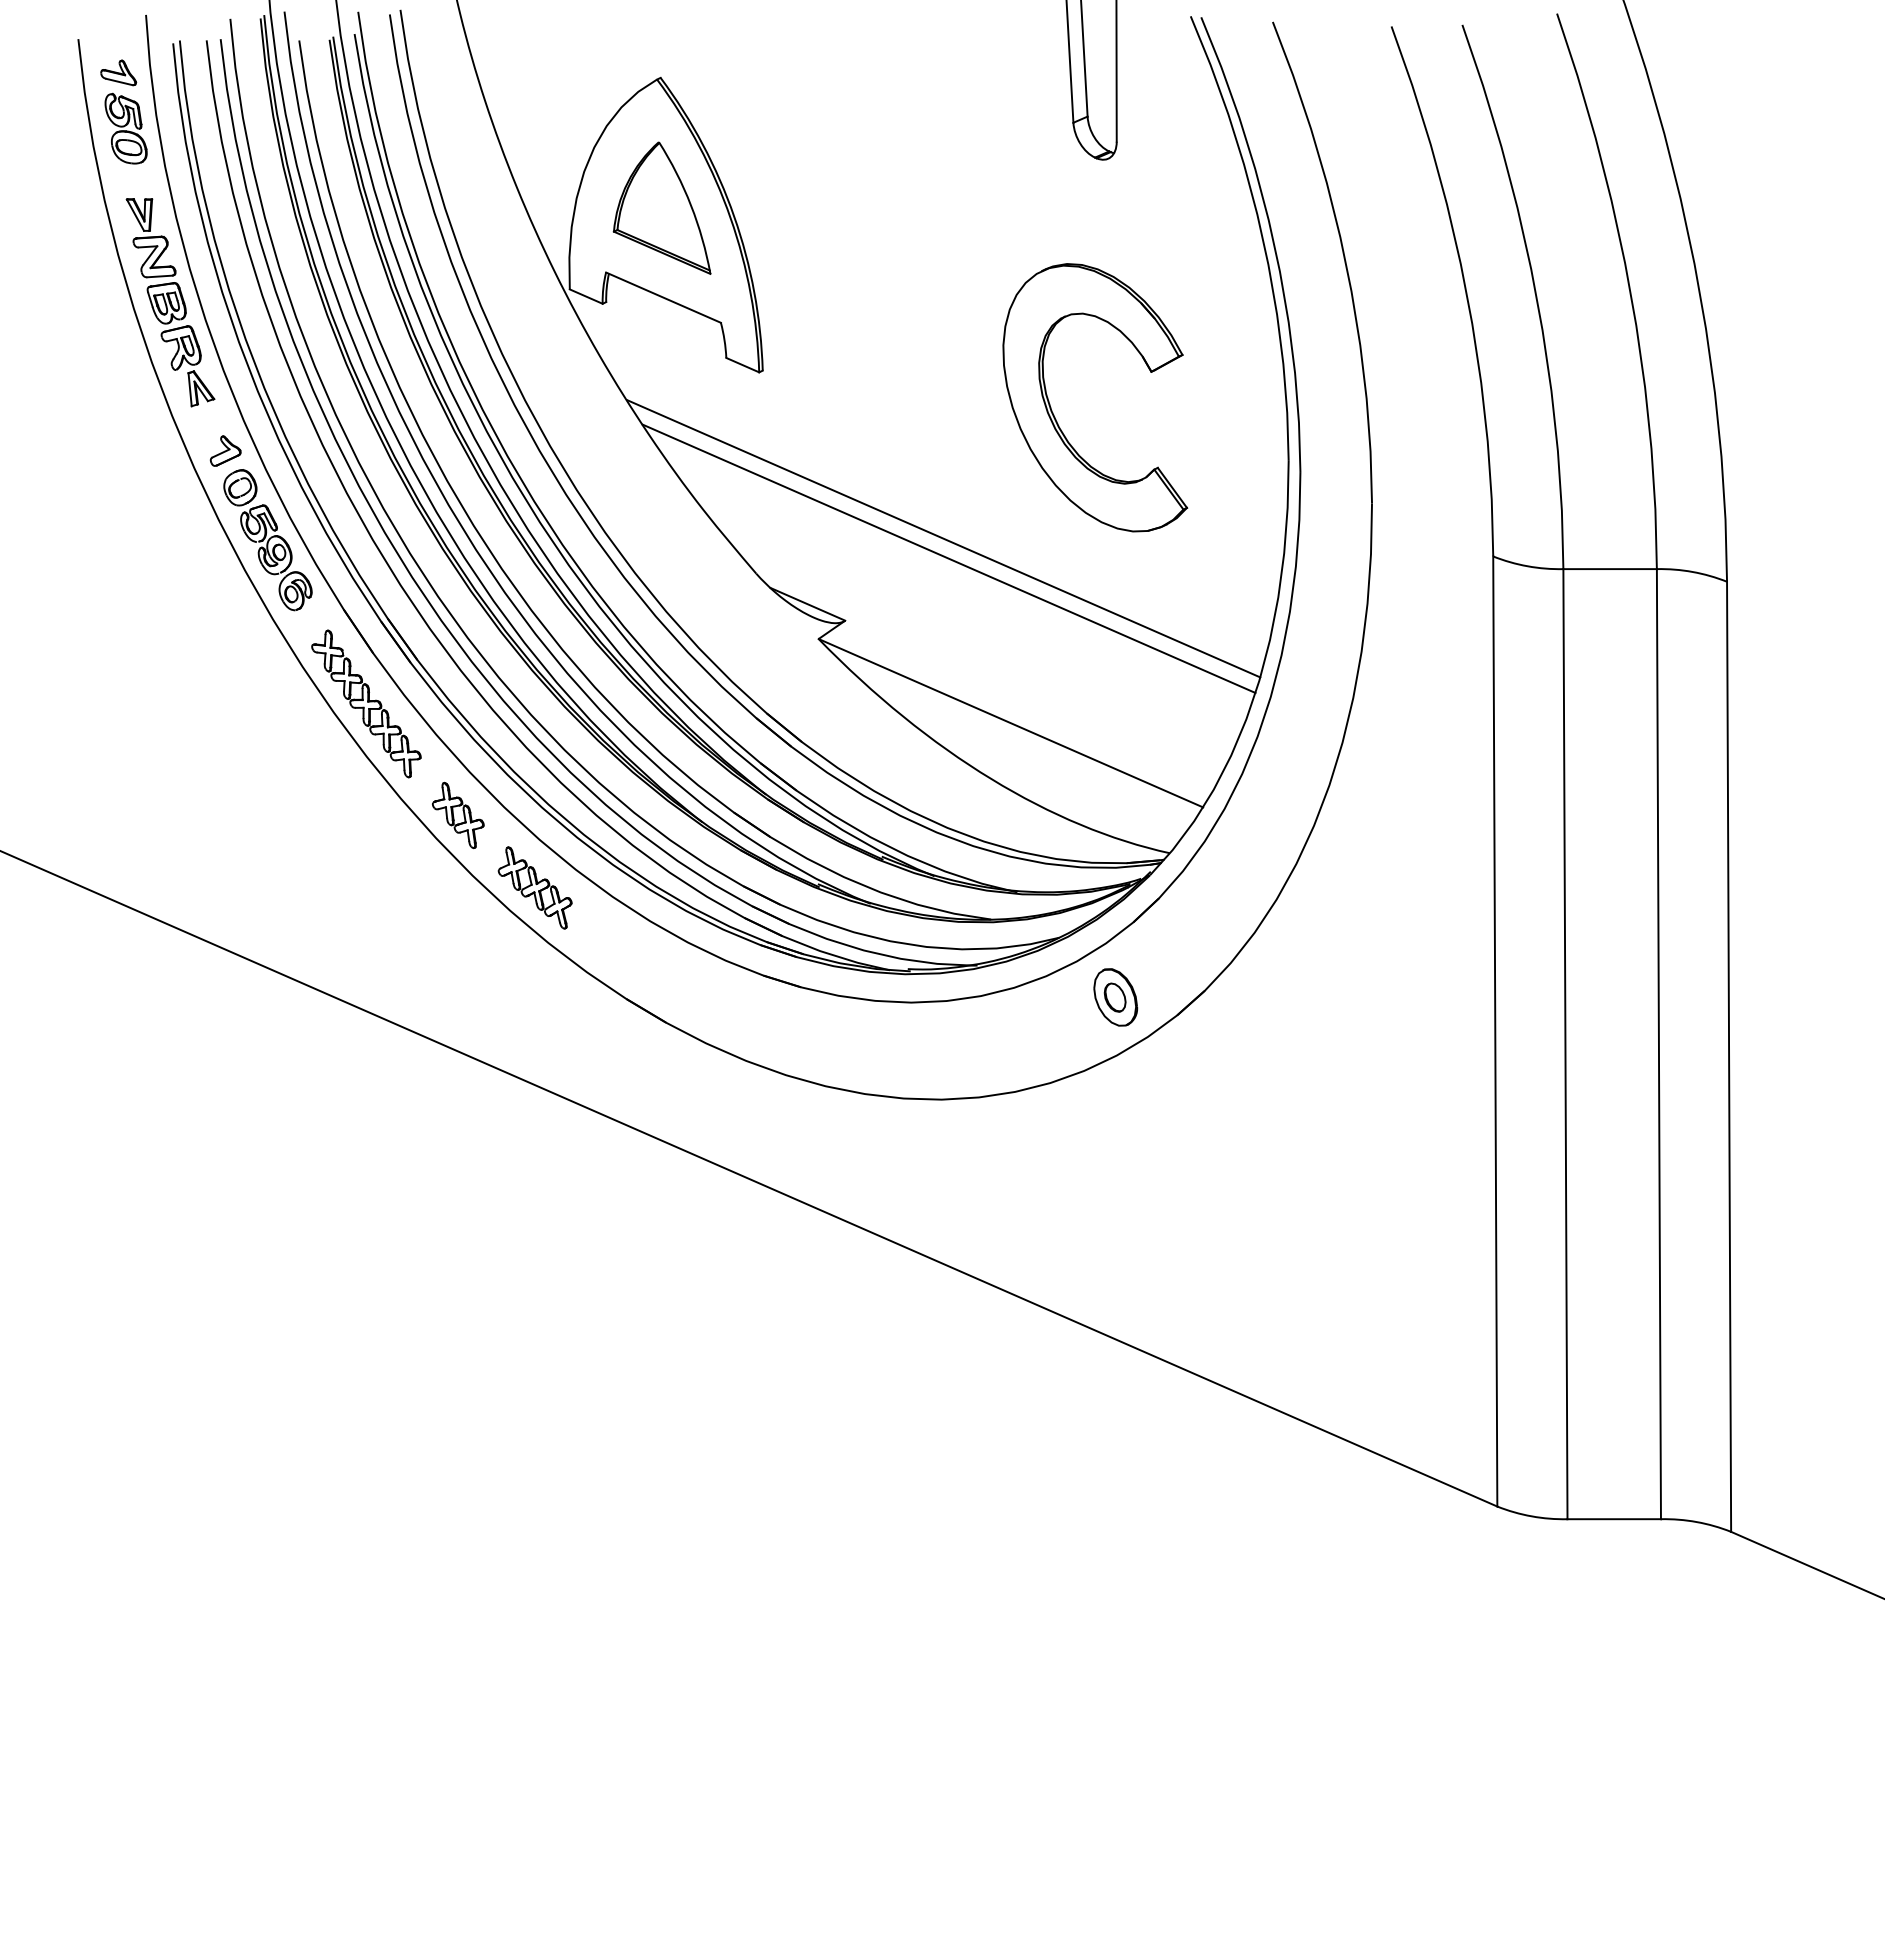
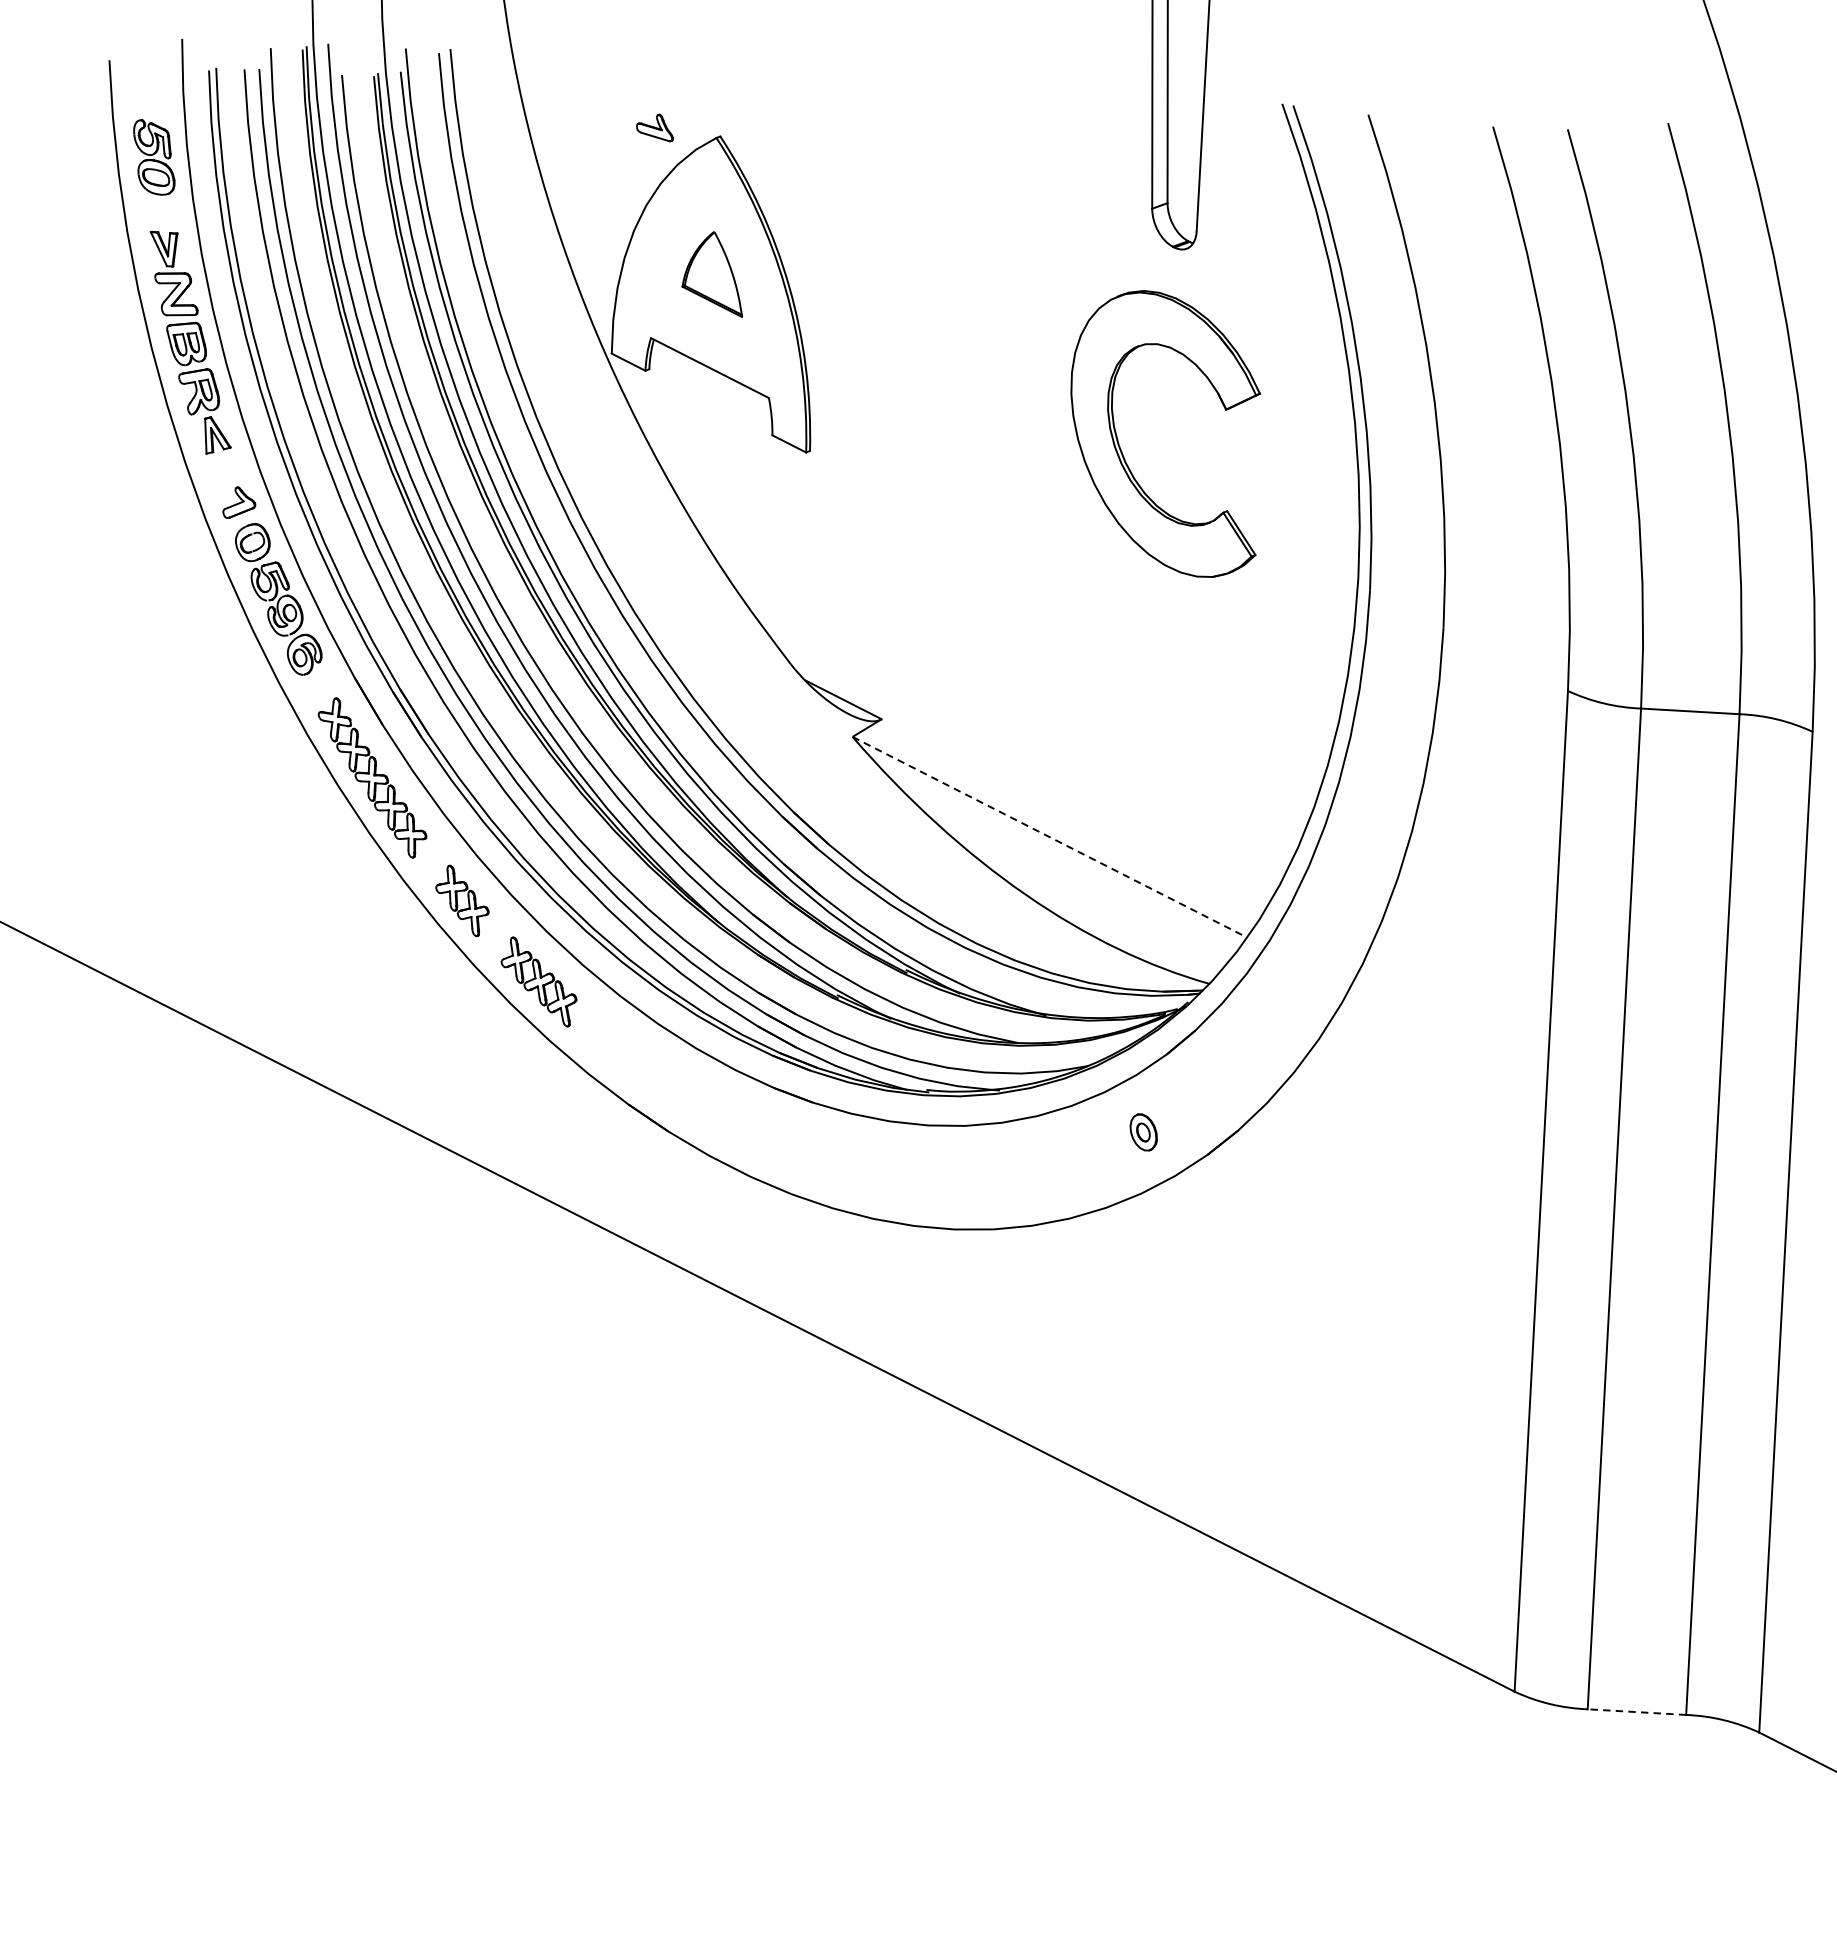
part: (118, 72) -> (655, 126), moved
part: (661, 207) -> (713, 272), size x0.6
part: (1054, 414) -> (1121, 448), moved
line: (943, 538) -> (990, 638), removed
line: (948, 558) -> (994, 660), removed
line: (1010, 723) -> (1049, 837), solid -> dashed
part: (1115, 997) -> (1143, 1132), size x0.6
line: (1614, 1519) -> (1637, 1712), solid -> dashed

